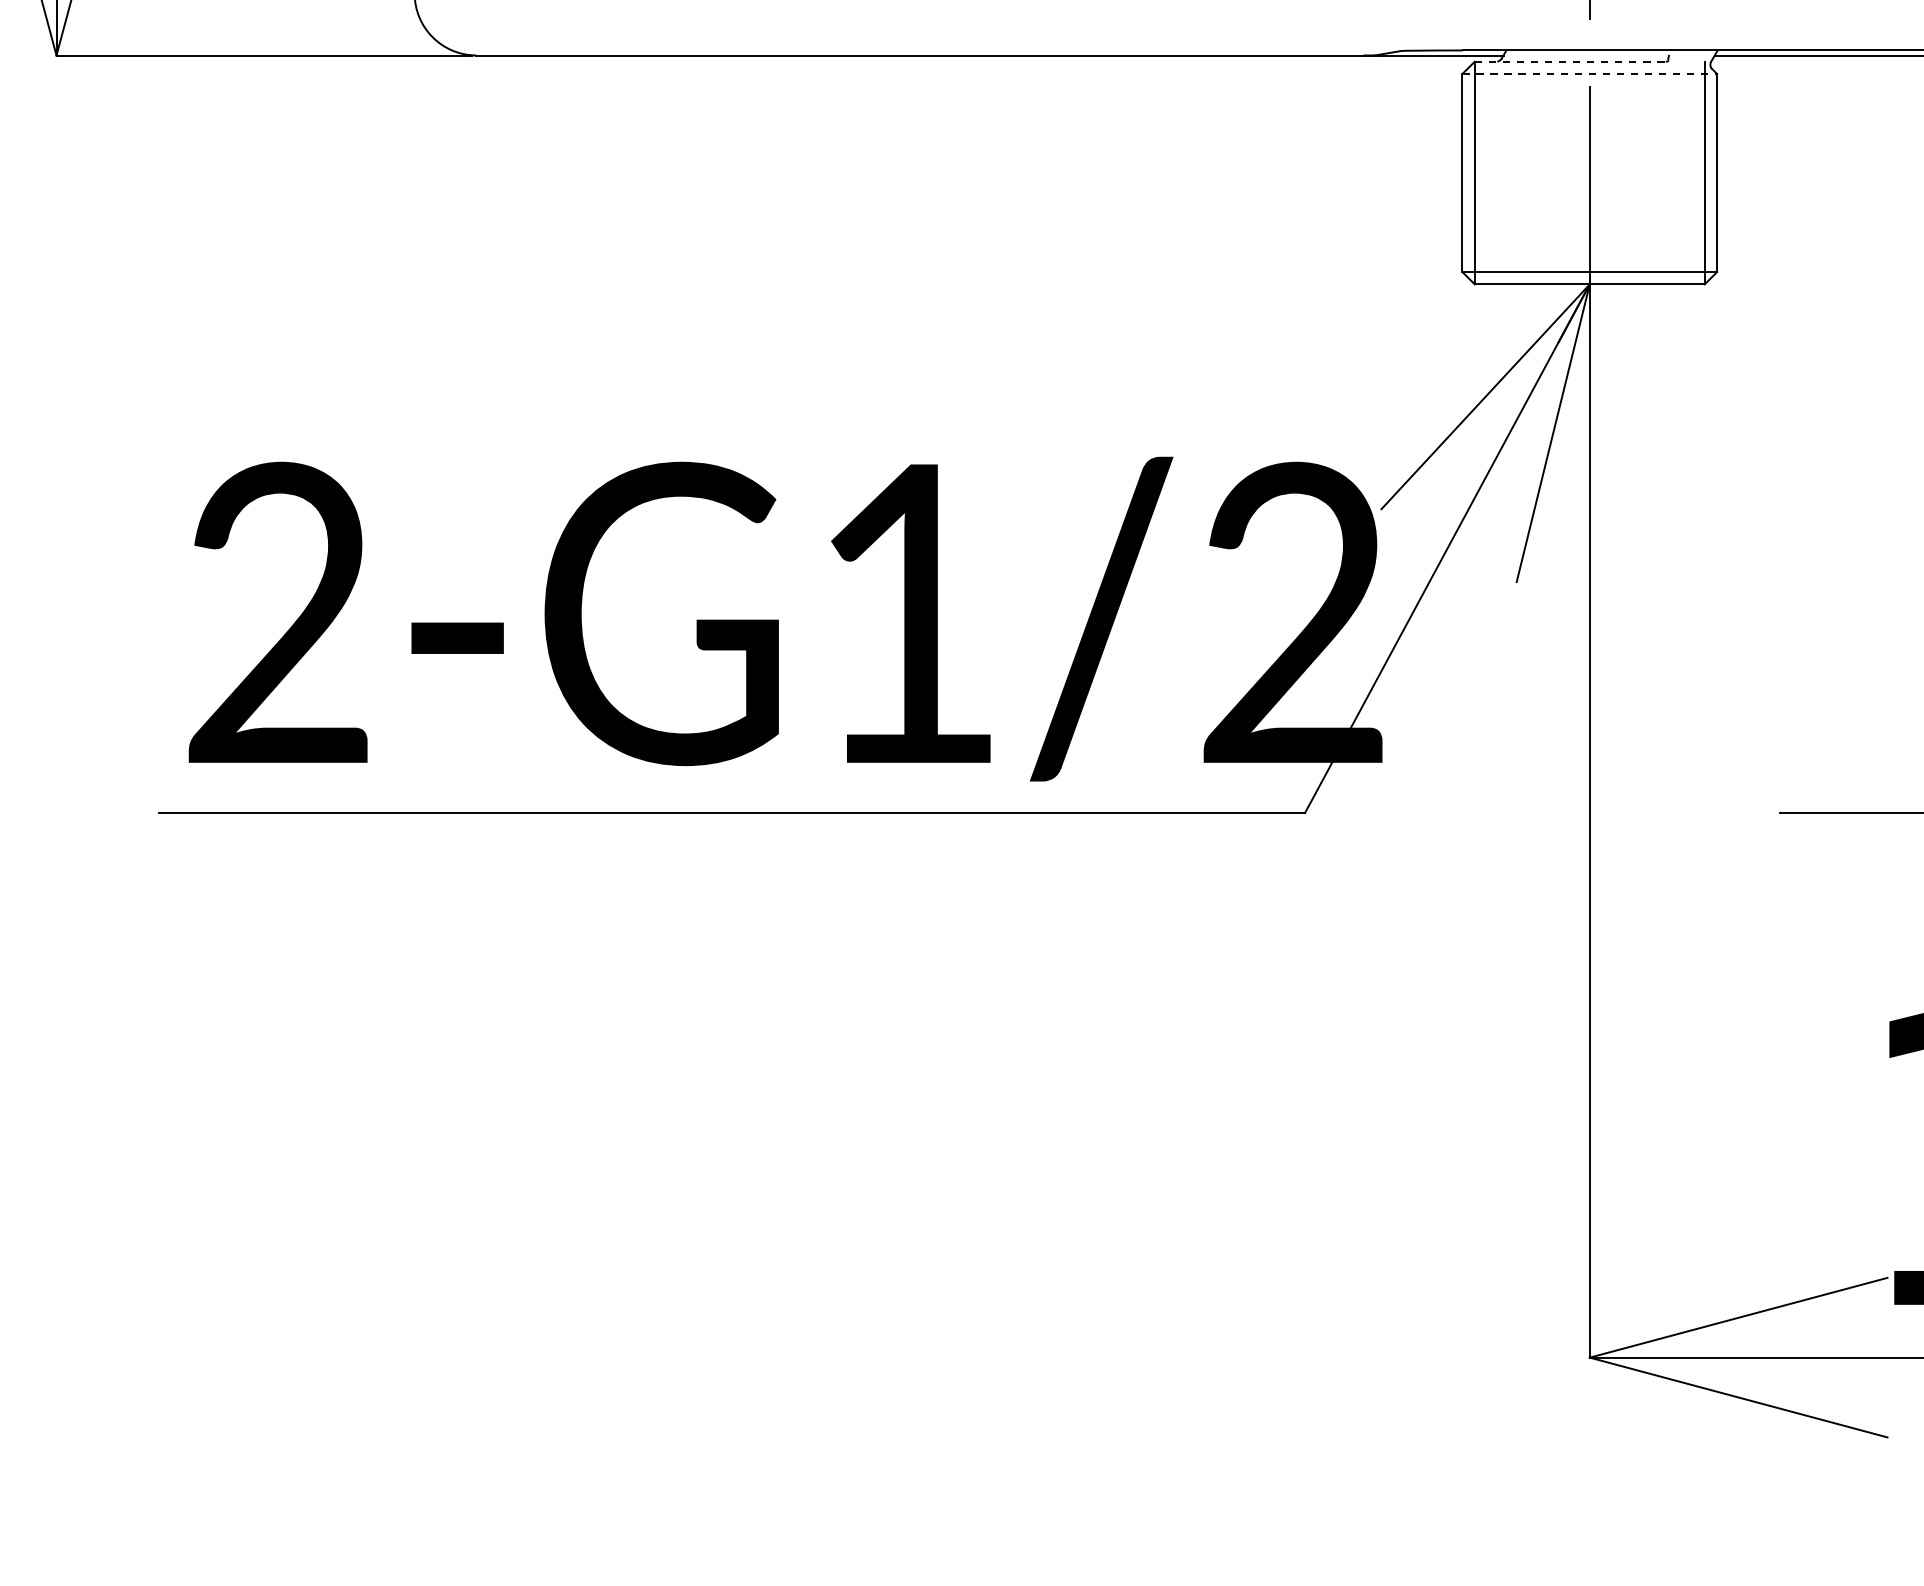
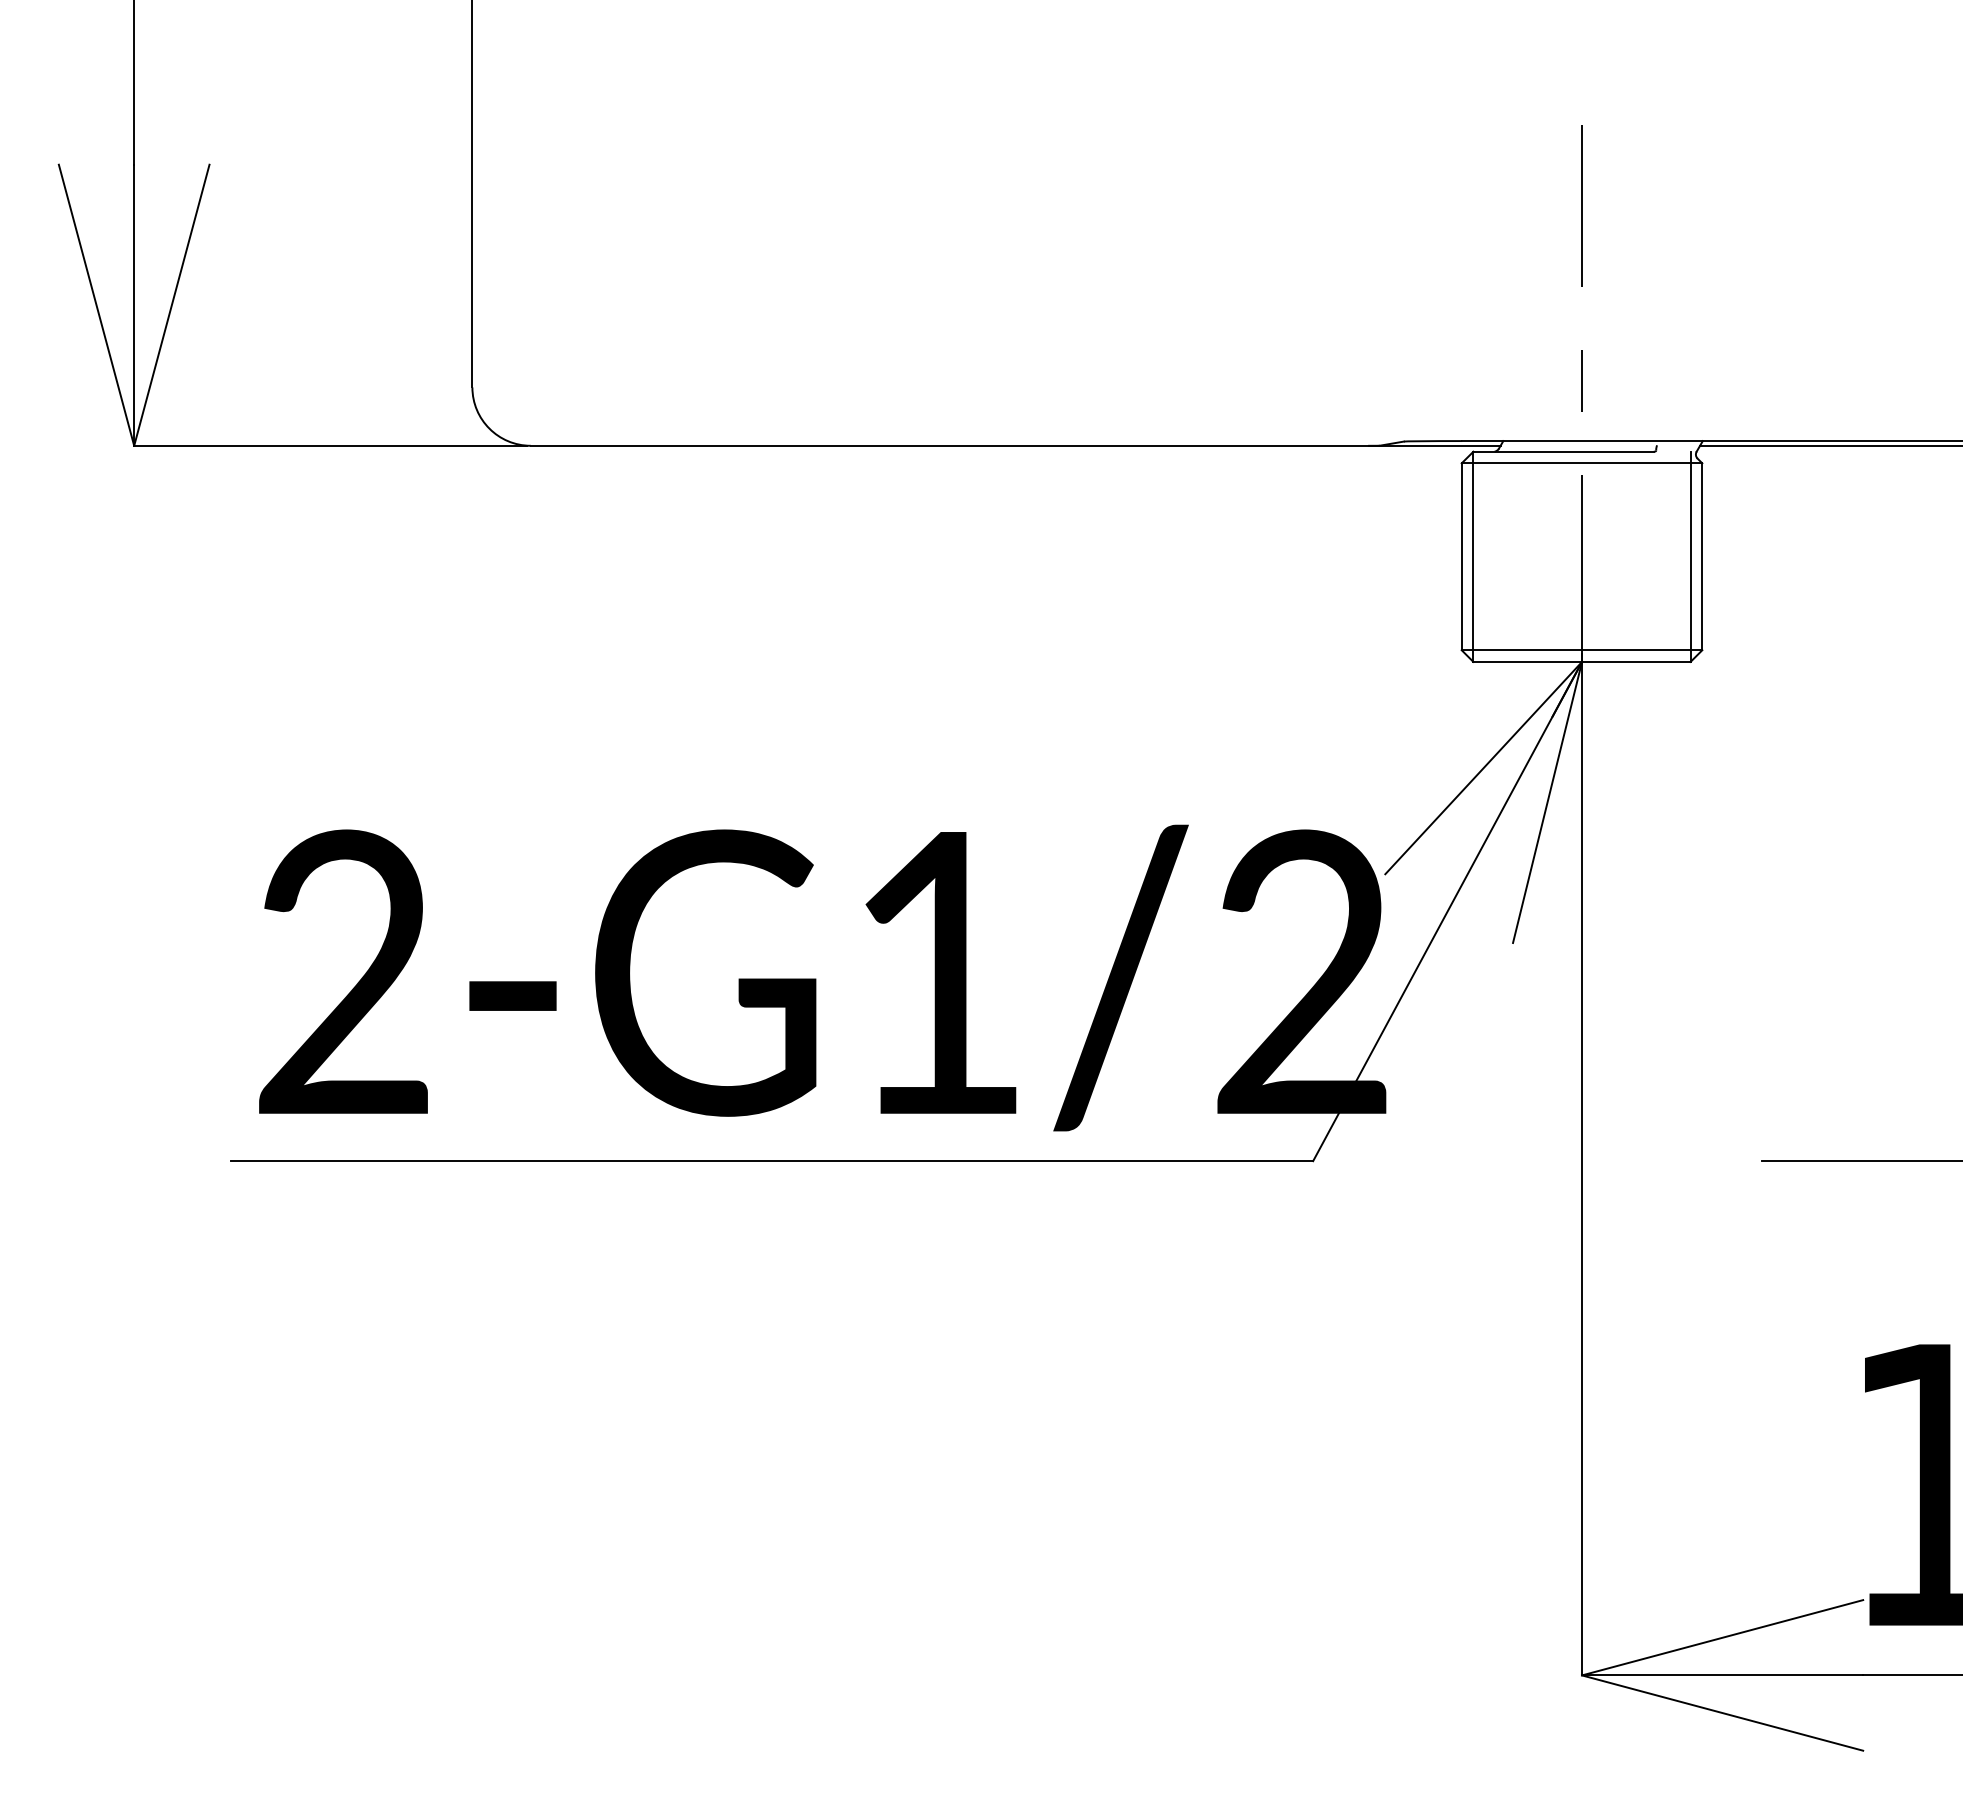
line: (1571, 61) -> (1564, 451), dashed -> solid
line: (1590, 74) -> (1582, 463), dashed -> solid

